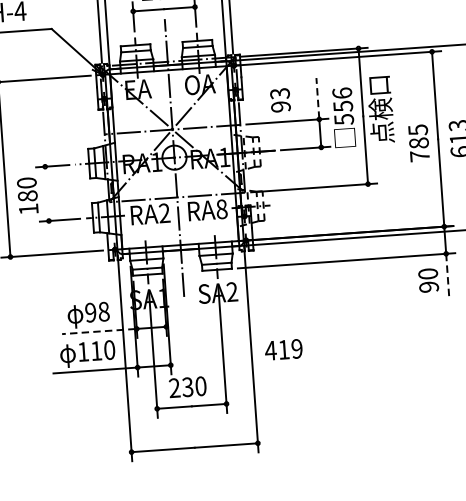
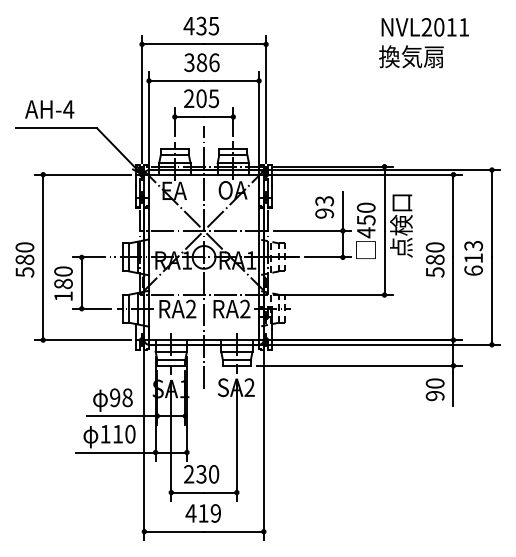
line: (317, 97) -> (342, 210), dashed -> solid
text: (280, 100) -> (324, 207), moved
text: (342, 106) -> (365, 220), 556 -> 450
text: (418, 142) -> (434, 259), 785 -> 580
line: (46, 193) -> (81, 282), added
text: (222, 208) -> (245, 308), RA8 -> RA2
line: (447, 275) -> (453, 386), dashed -> solid
line: (98, 332) -> (121, 416), dashed -> solid
text: (282, 349) -> (202, 513), moved

